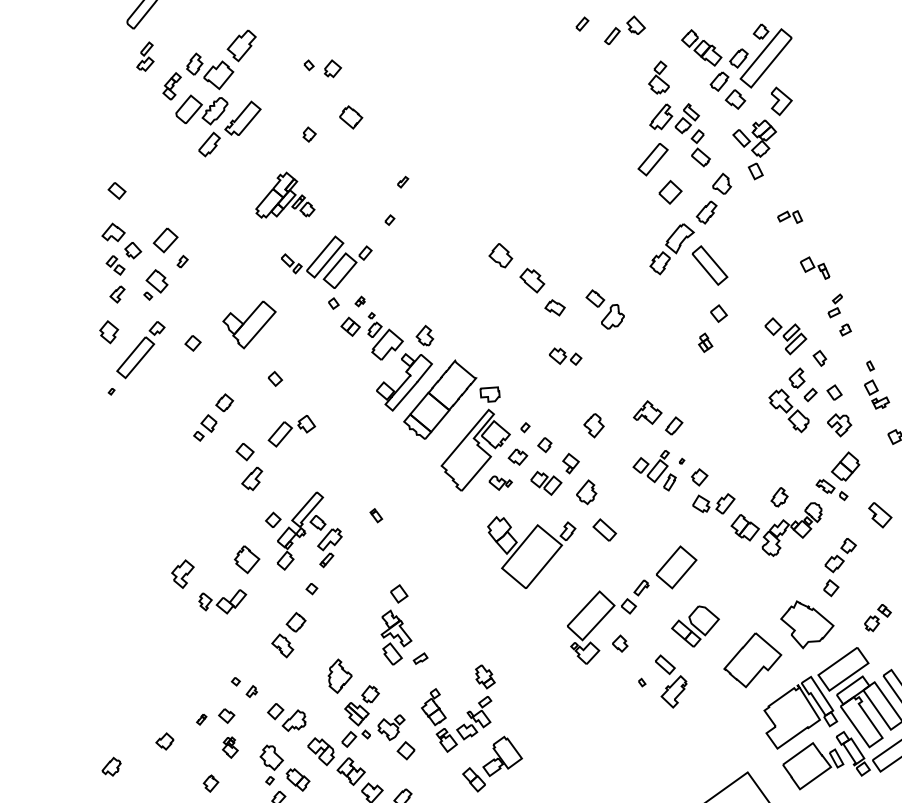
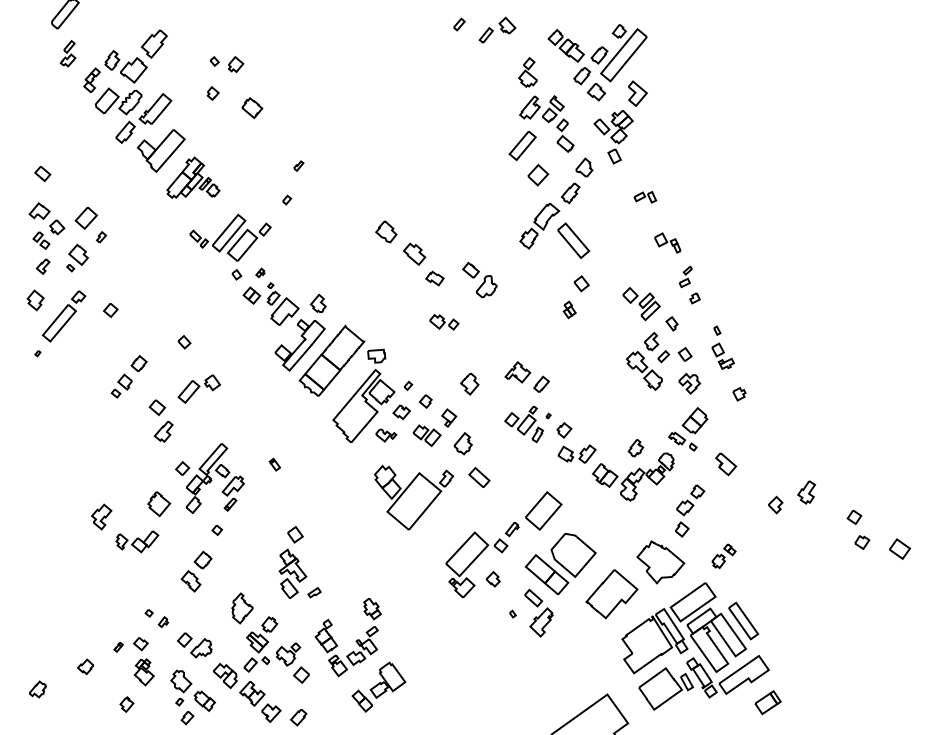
part: (308, 134) -> (212, 93), moved
part: (248, 324) -> (160, 150), moved
part: (695, 626) -> (560, 563), size x1.67
part: (229, 747) -> (143, 672), size x1.43

